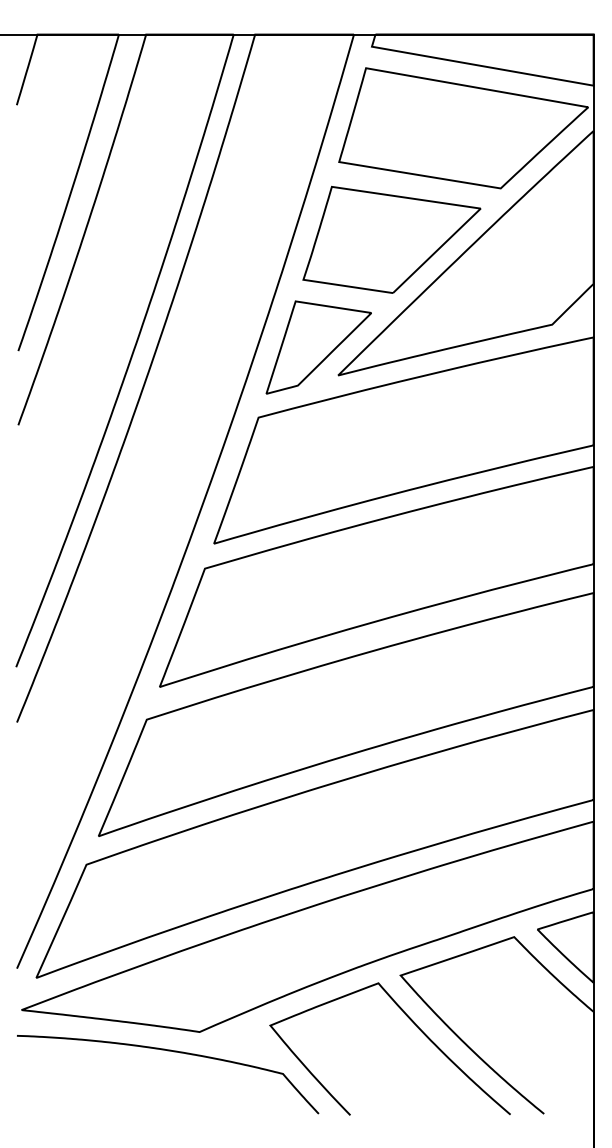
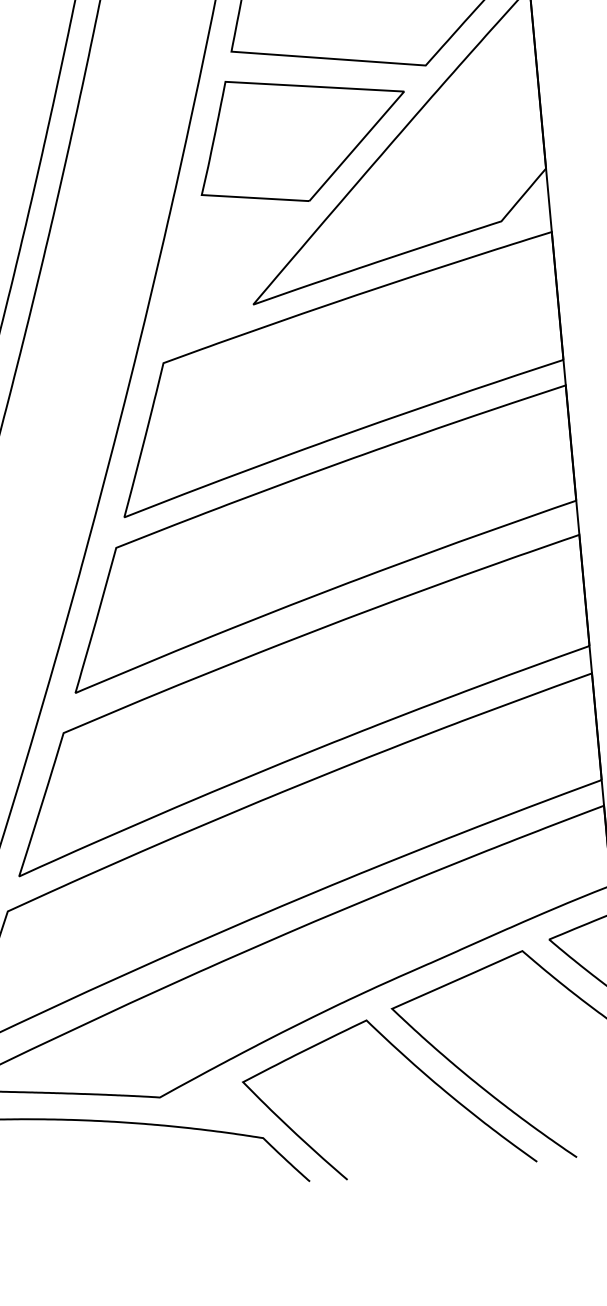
part: (318, 347) -> (226, 273), removed

